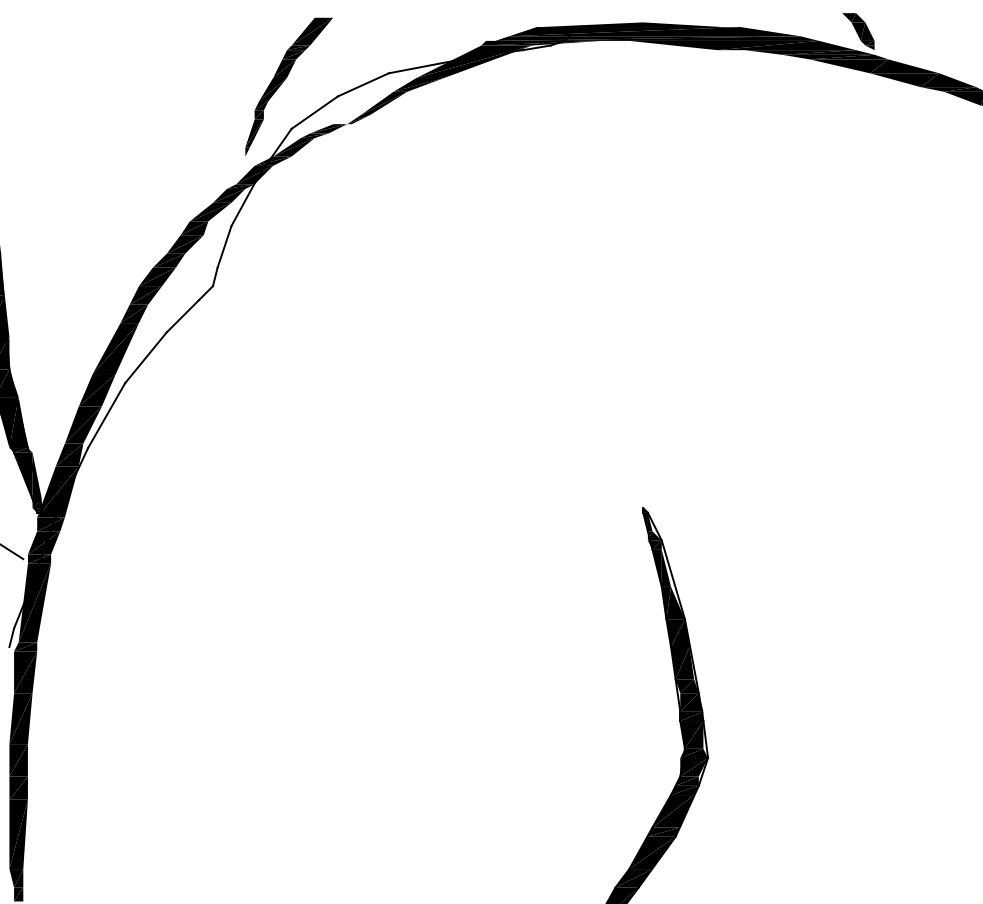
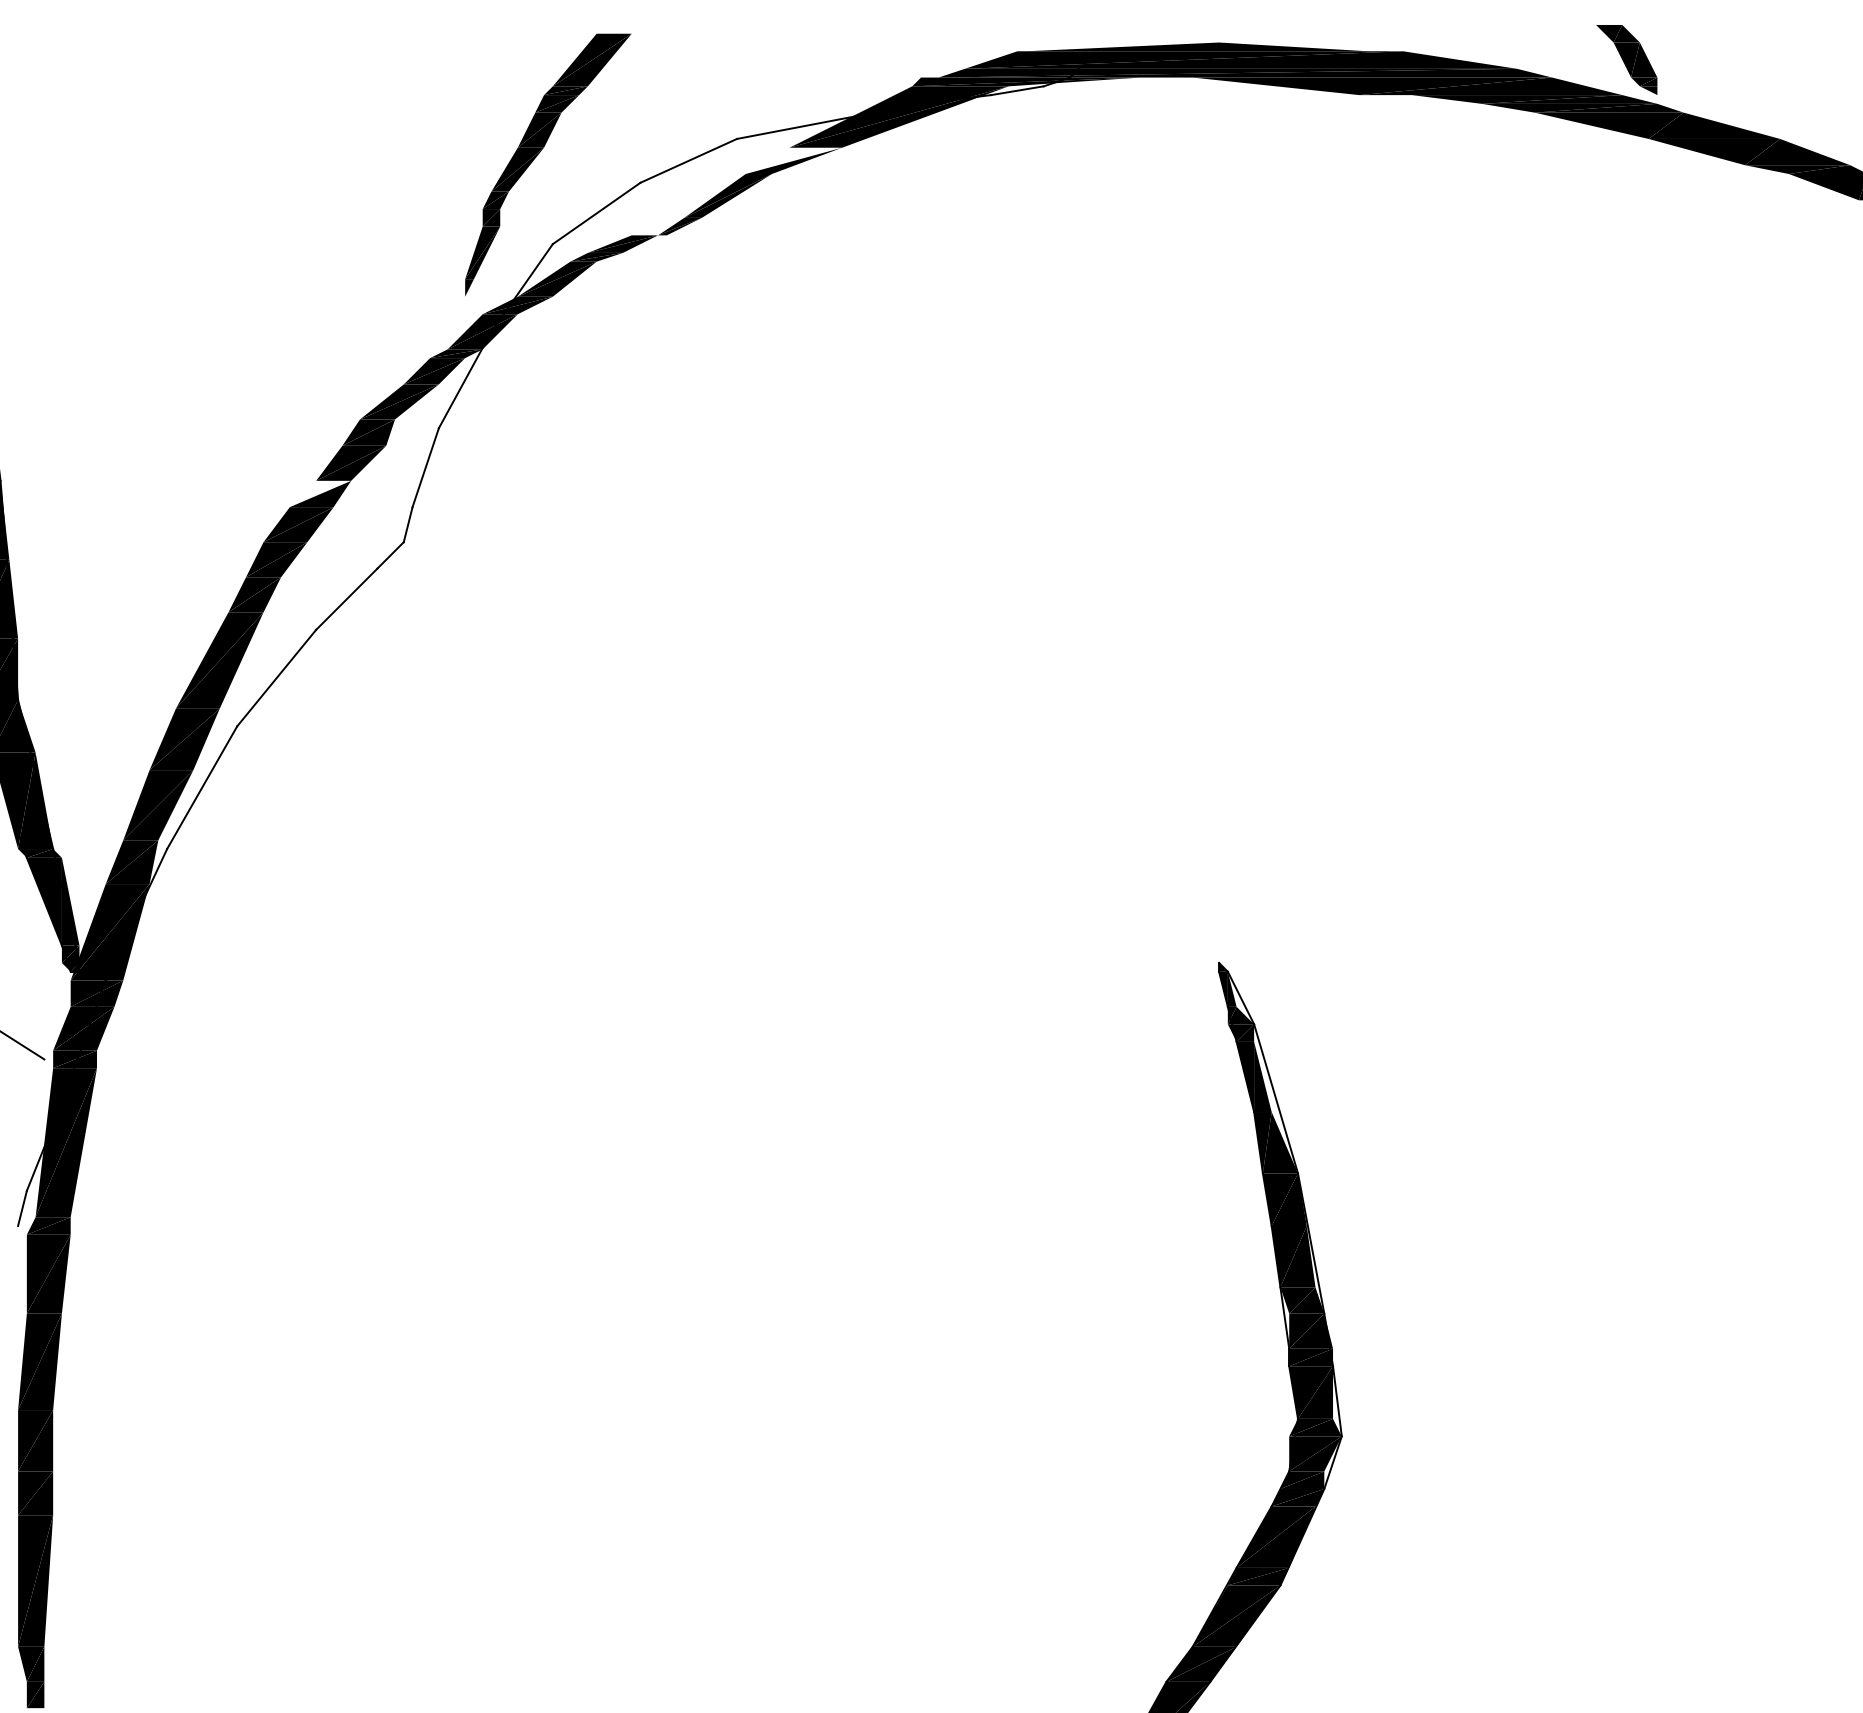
fill: (418, 84) -> (793, 160), removed
fill: (168, 260) -> (319, 493), removed

